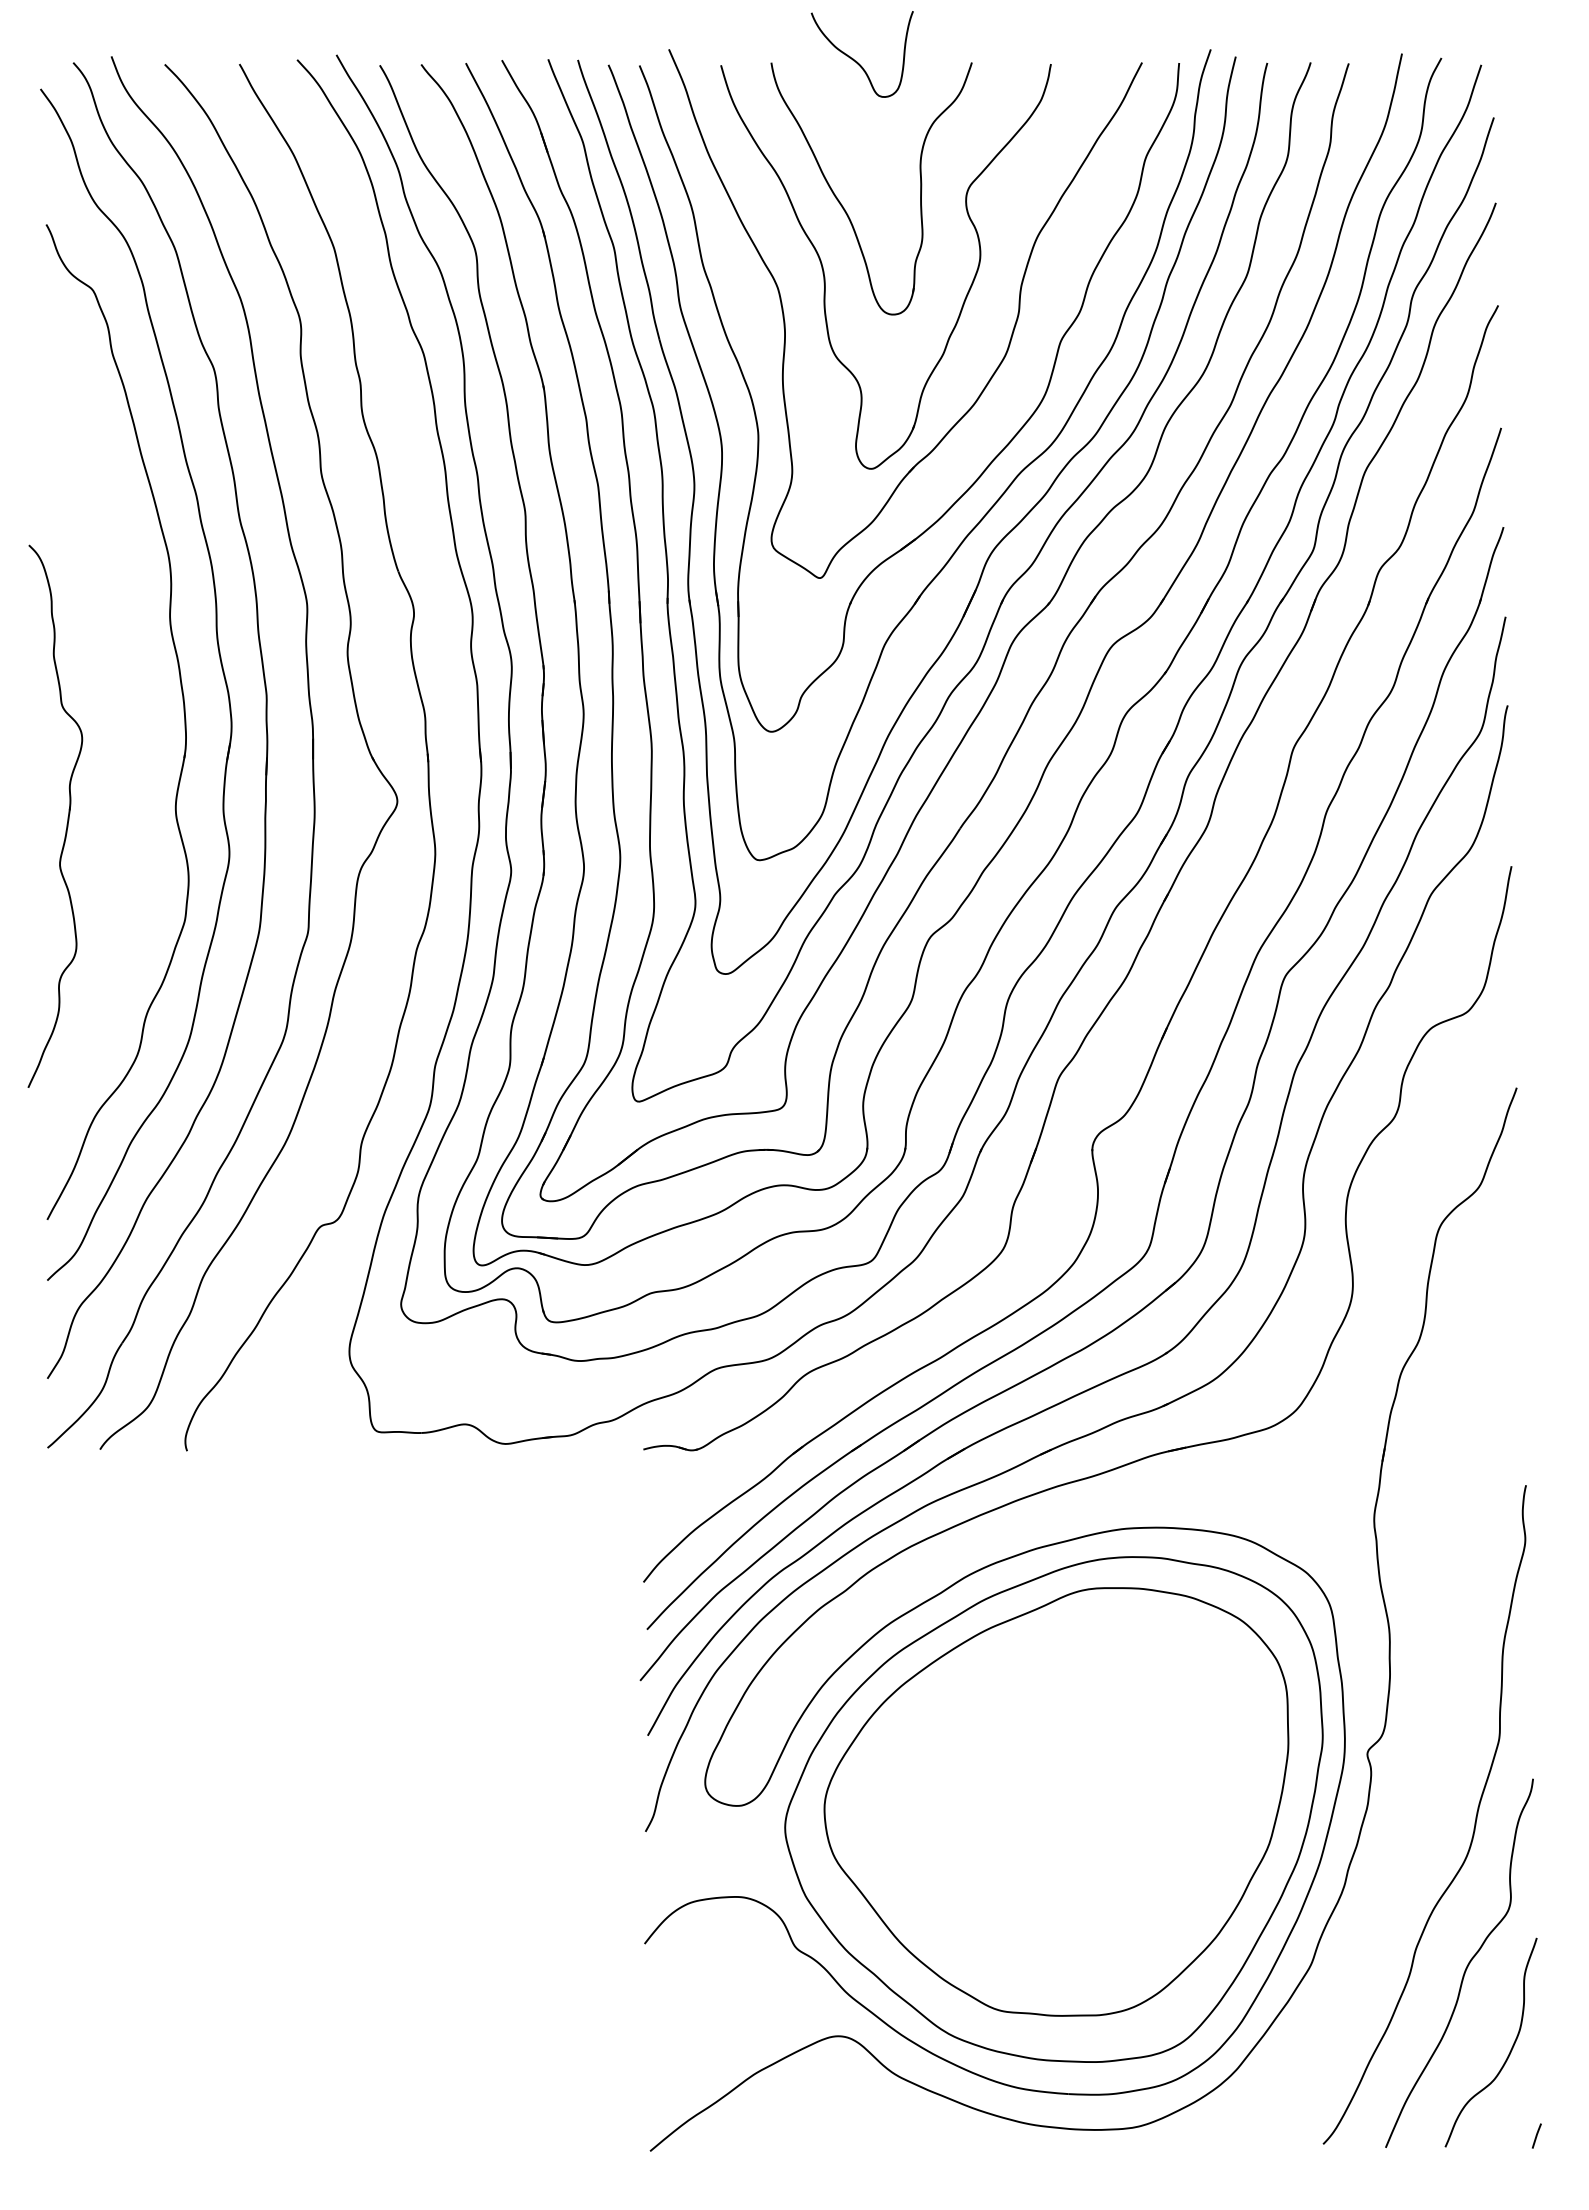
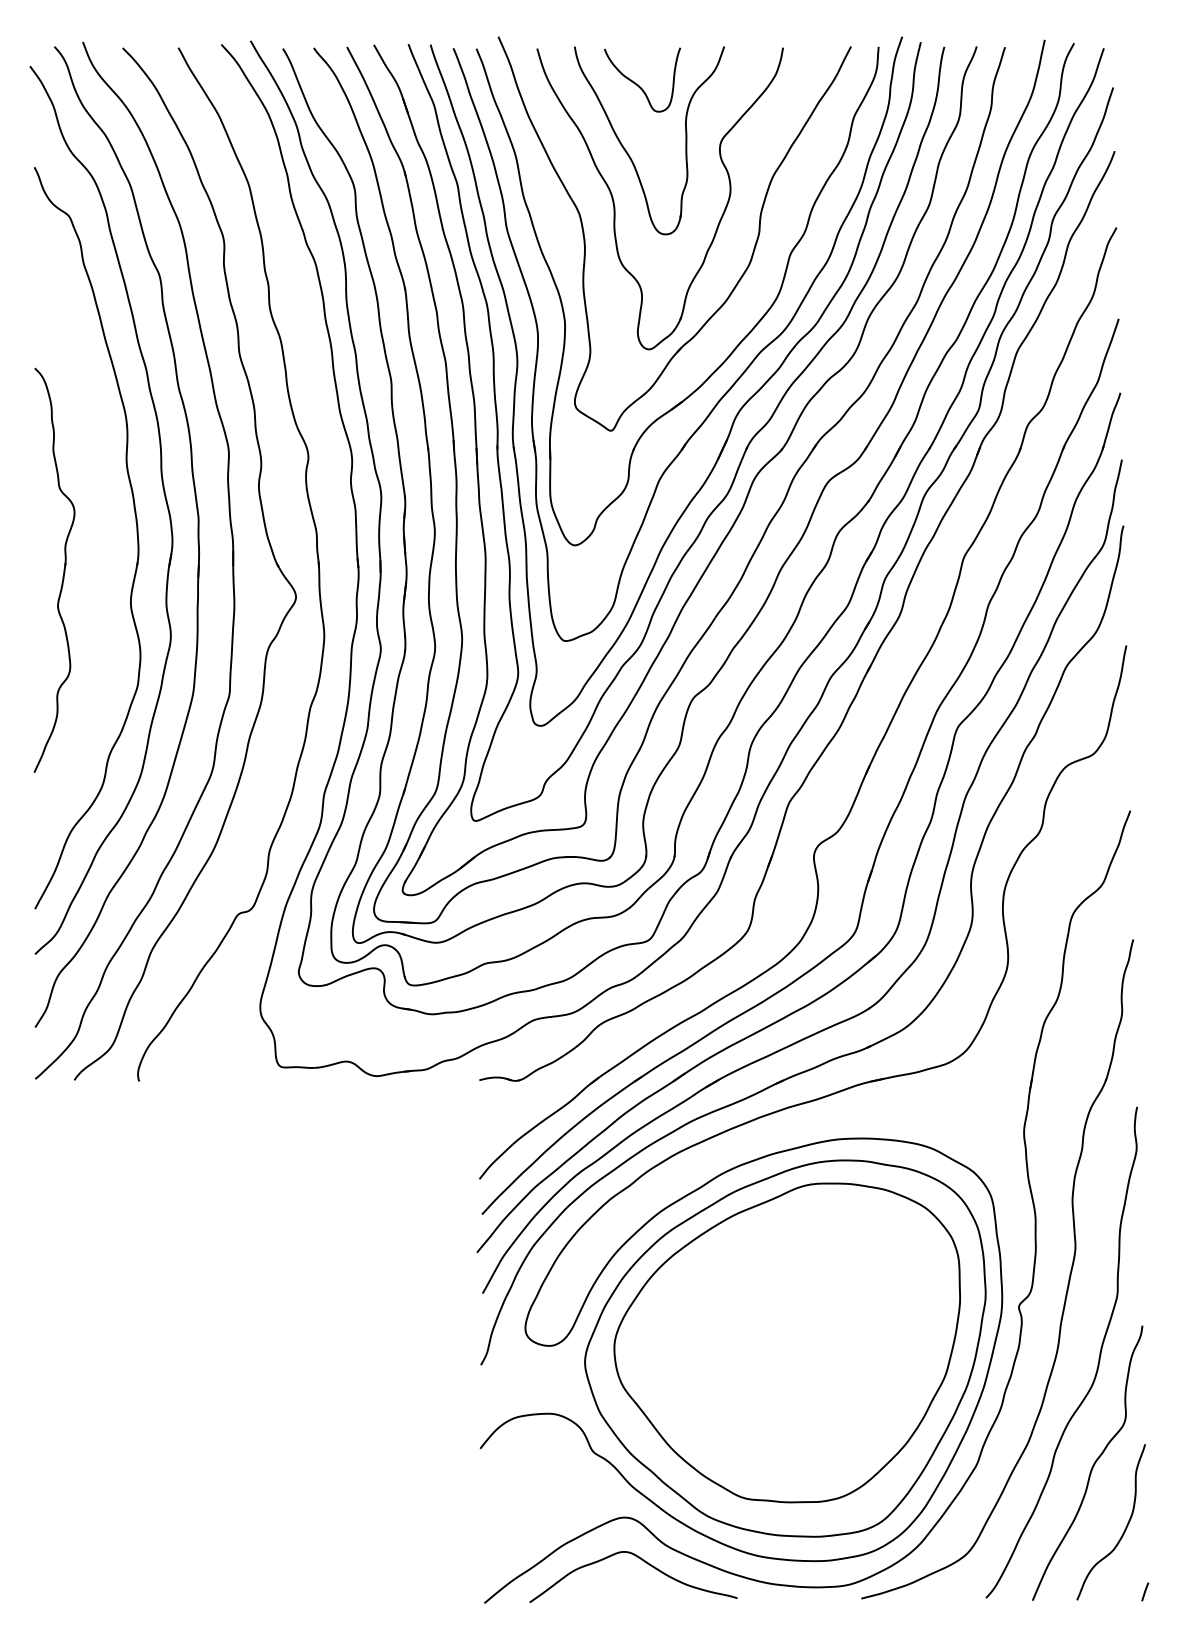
curve: (857, 61) -> (638, 85), moved
part: (67, 816) -> (63, 570), moved
part: (1433, 1719) -> (1068, 1281), added
curve: (862, 2094) -> (642, 1560), added

